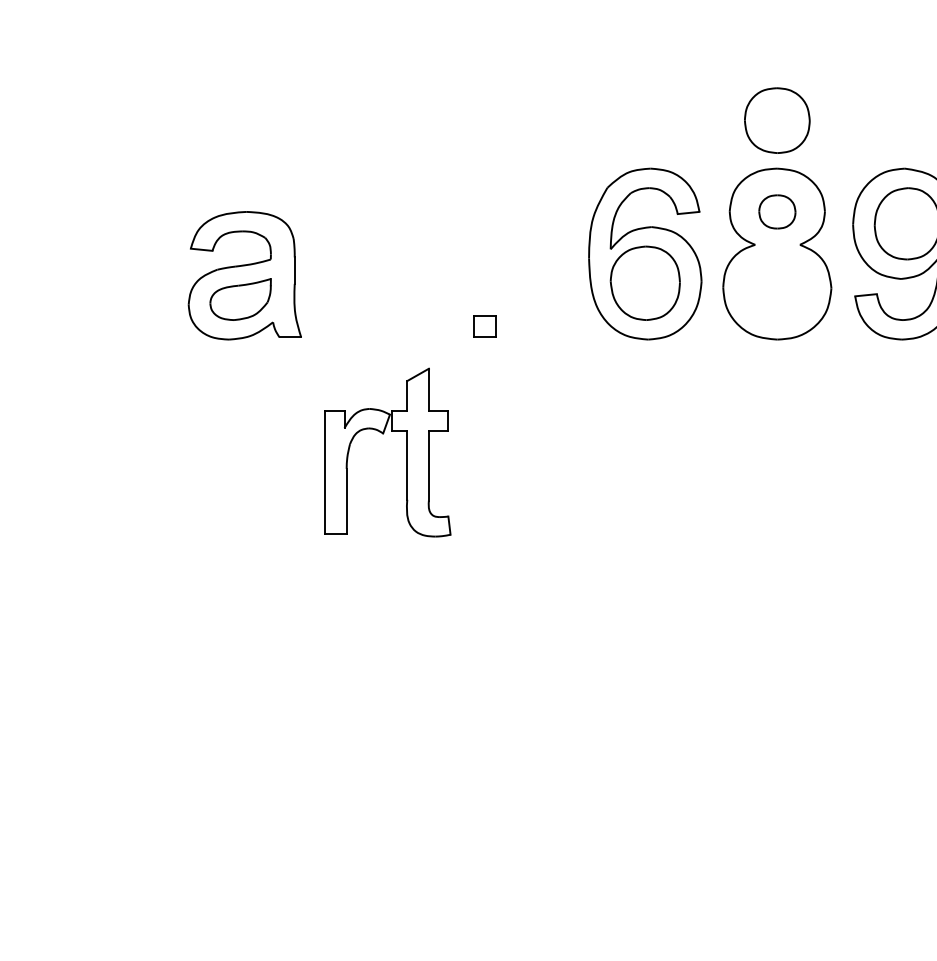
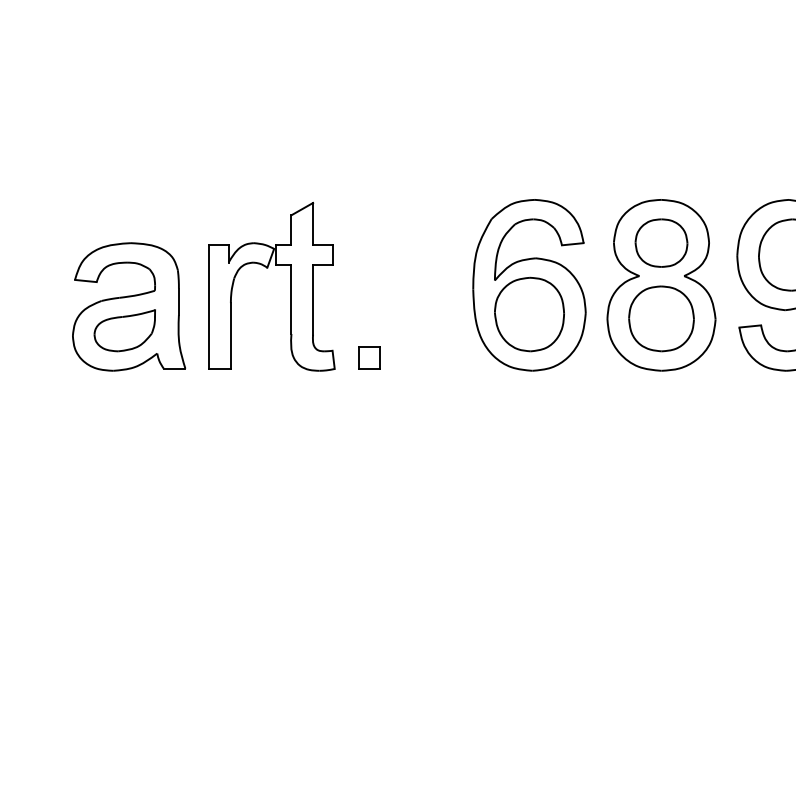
part: (777, 120) -> (661, 318), moved
part: (777, 211) -> (661, 242), size x1.43
part: (383, 434) -> (267, 268), moved

